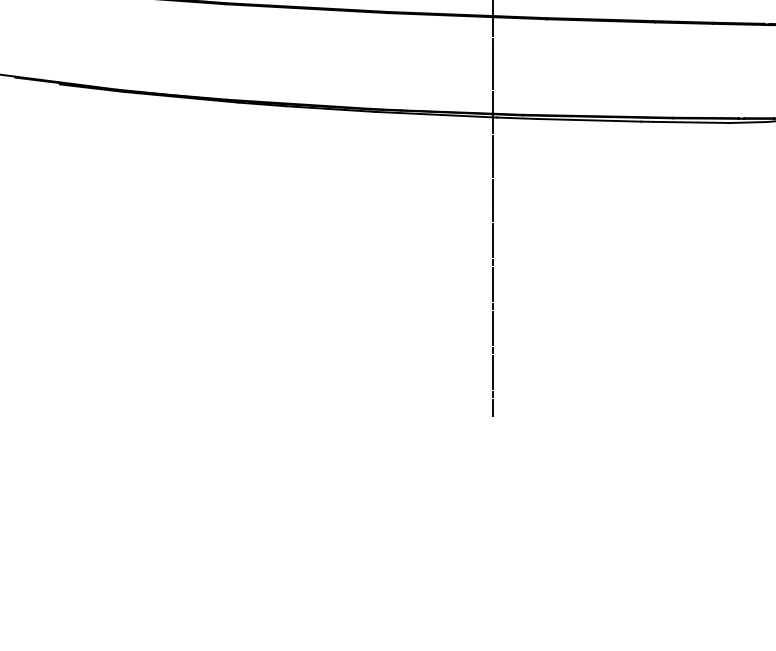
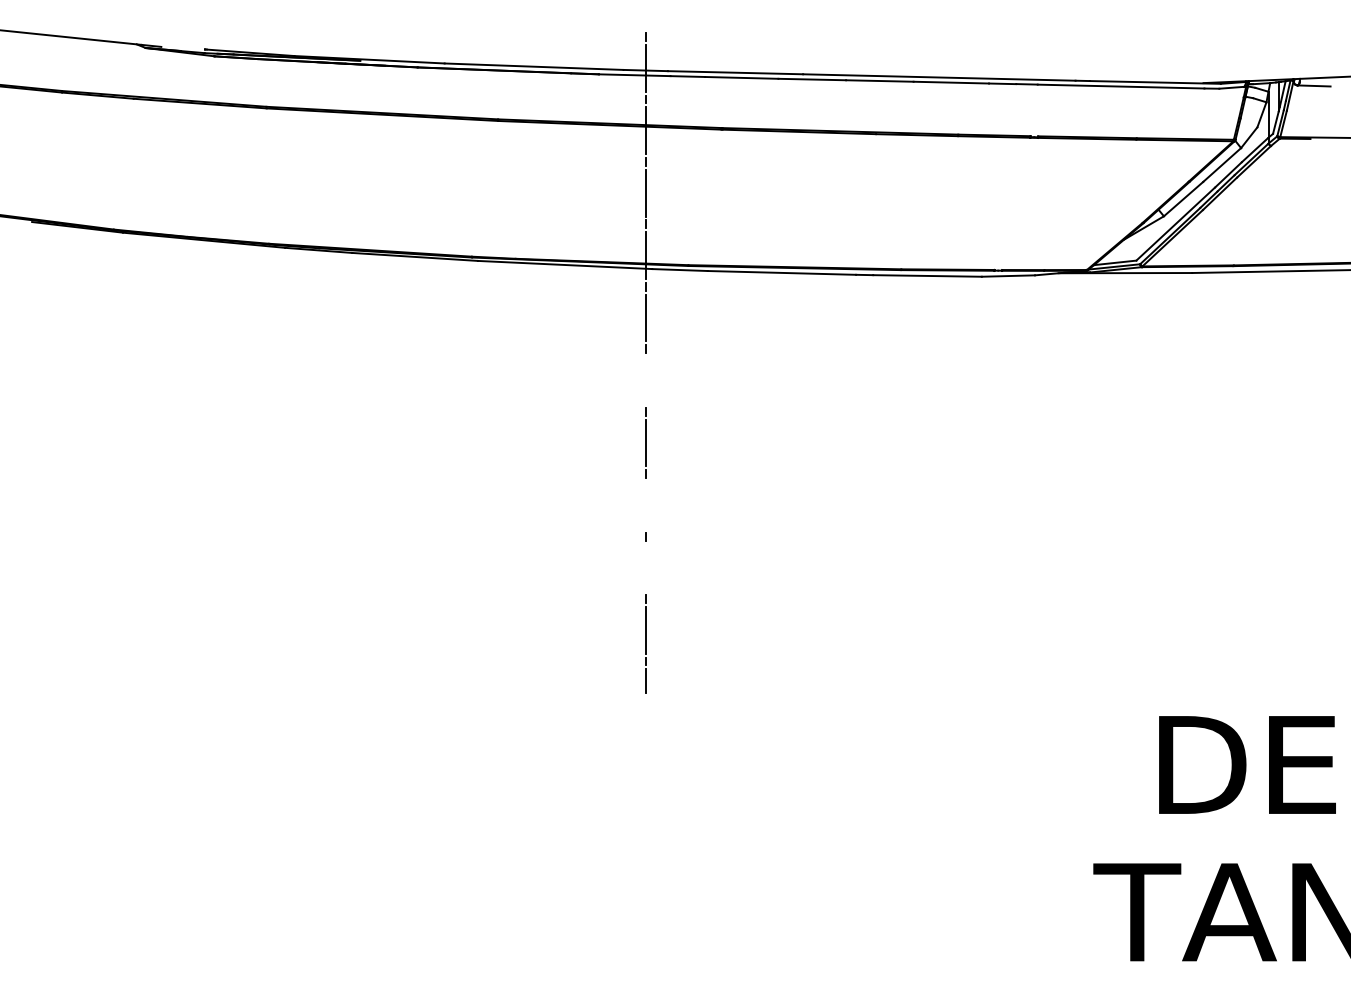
line: (493, 196) -> (646, 380), removed
line: (493, 283) -> (646, 504), removed
line: (493, 328) -> (646, 567), removed

